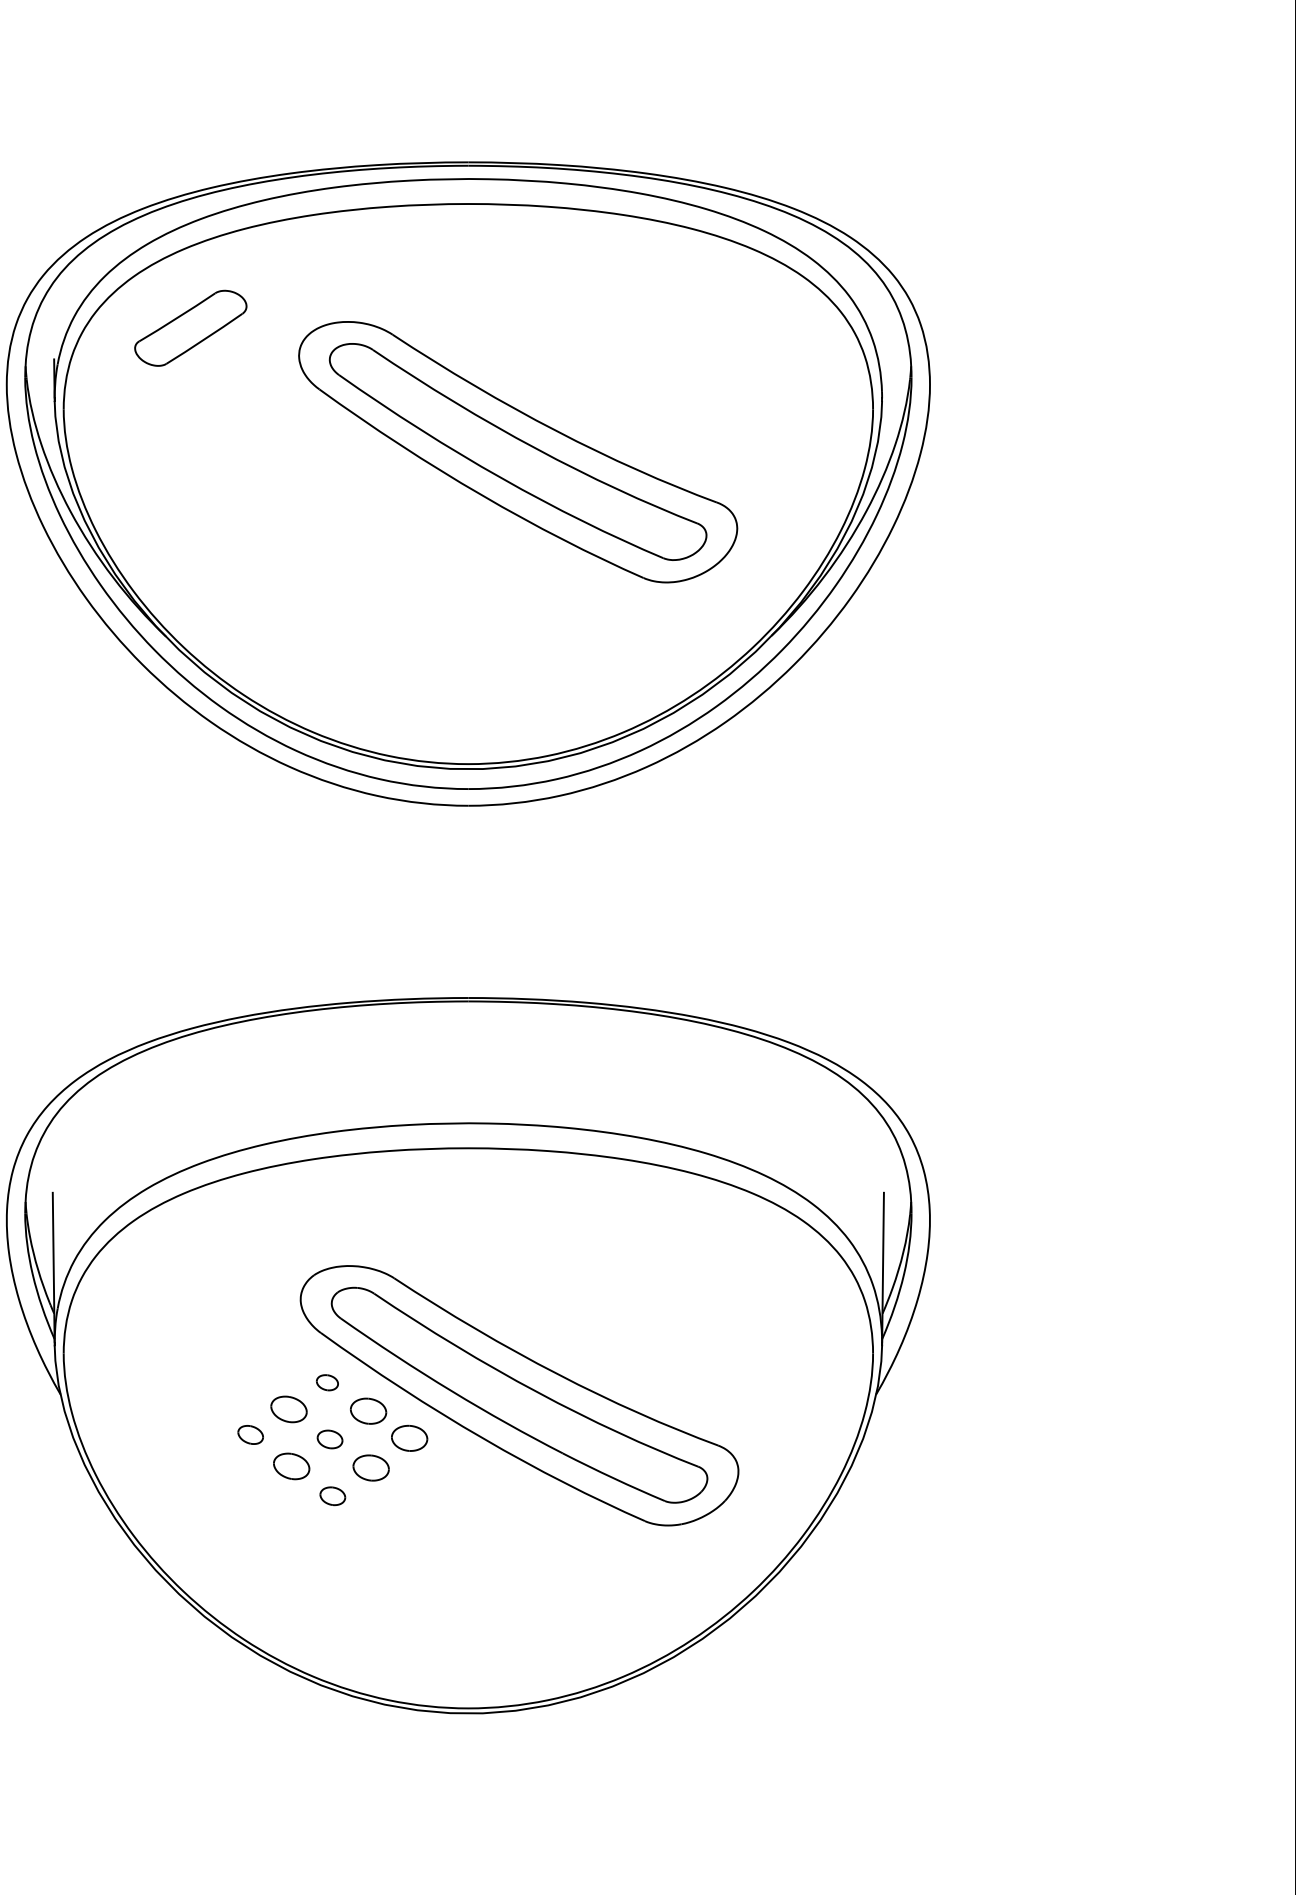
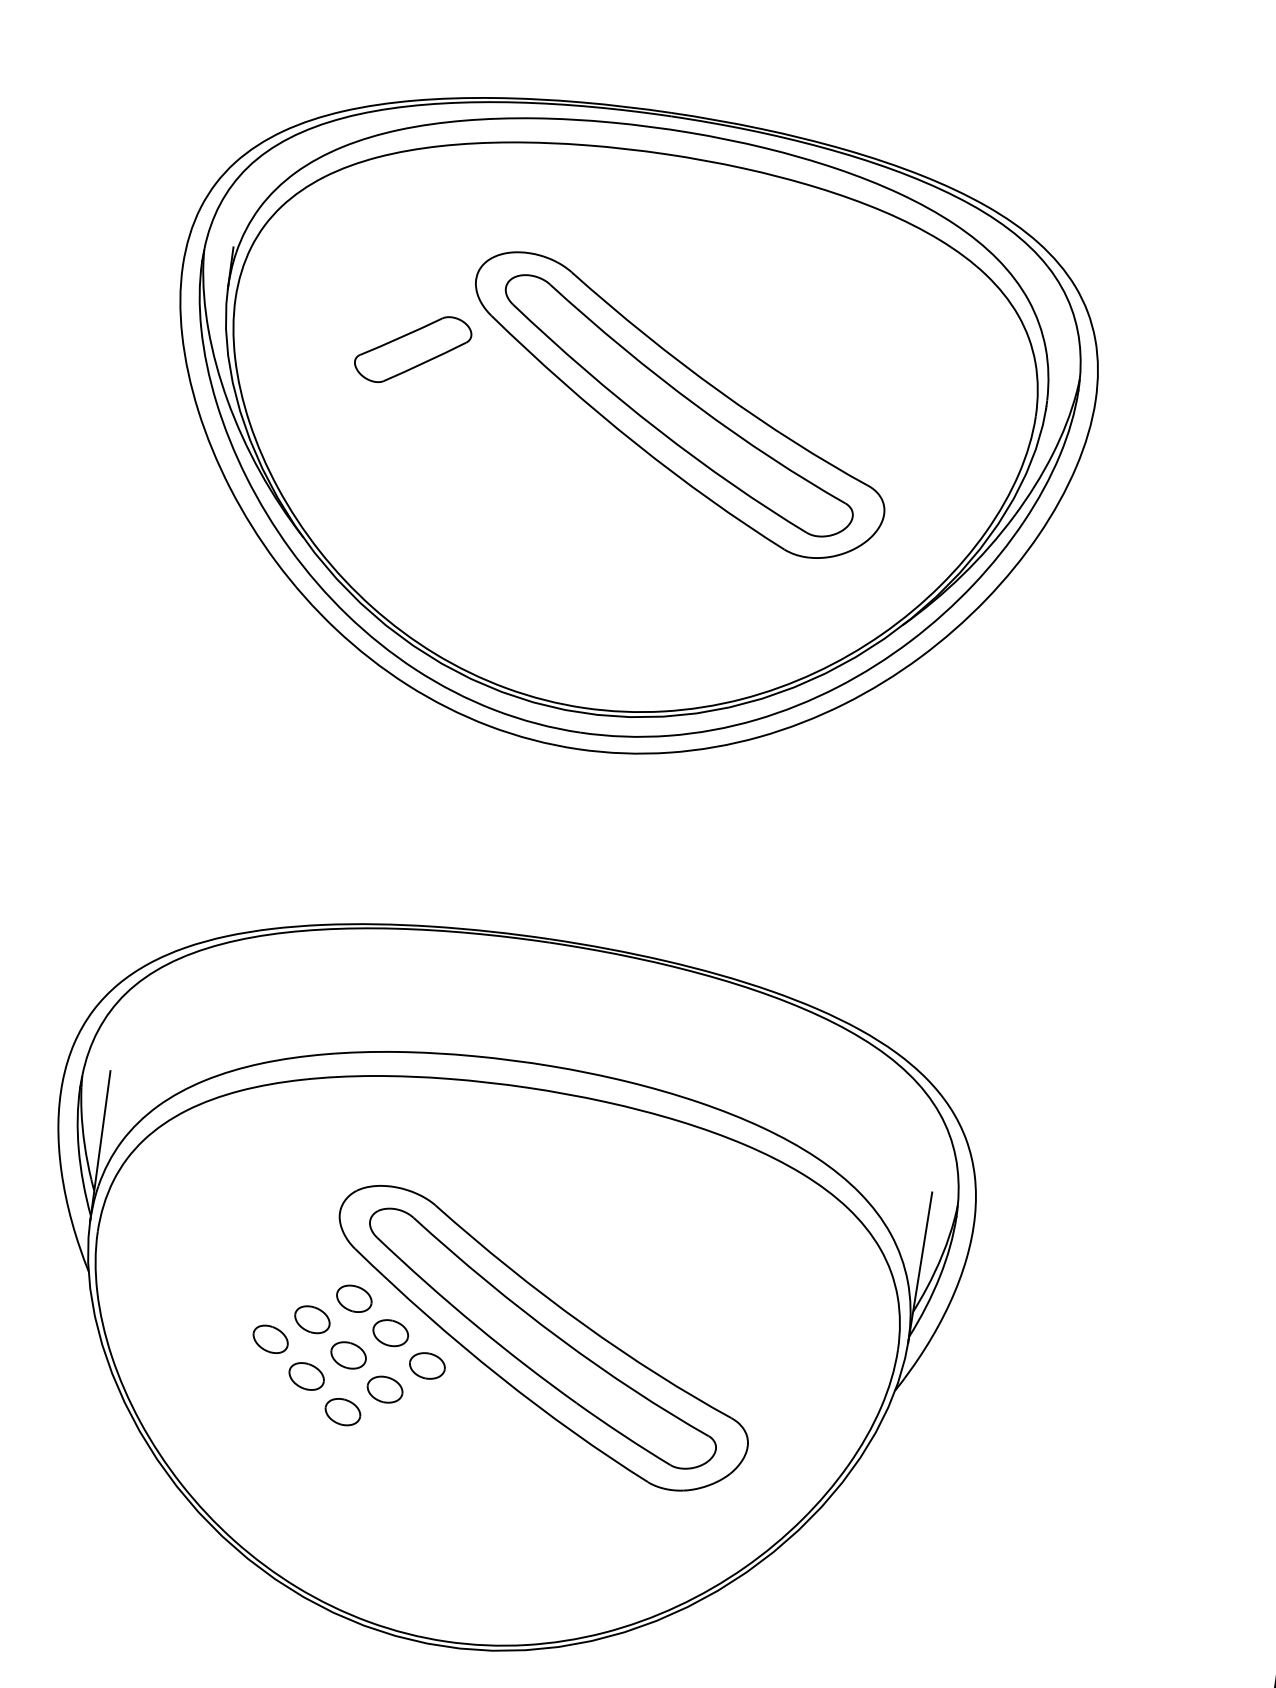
part: (190, 327) -> (412, 348), moved
part: (327, 1382) -> (354, 1298), size x1.67
part: (250, 1434) -> (270, 1338), size x1.43
part: (329, 1439) -> (348, 1355), size x1.43
part: (332, 1495) -> (342, 1411), size x1.43

